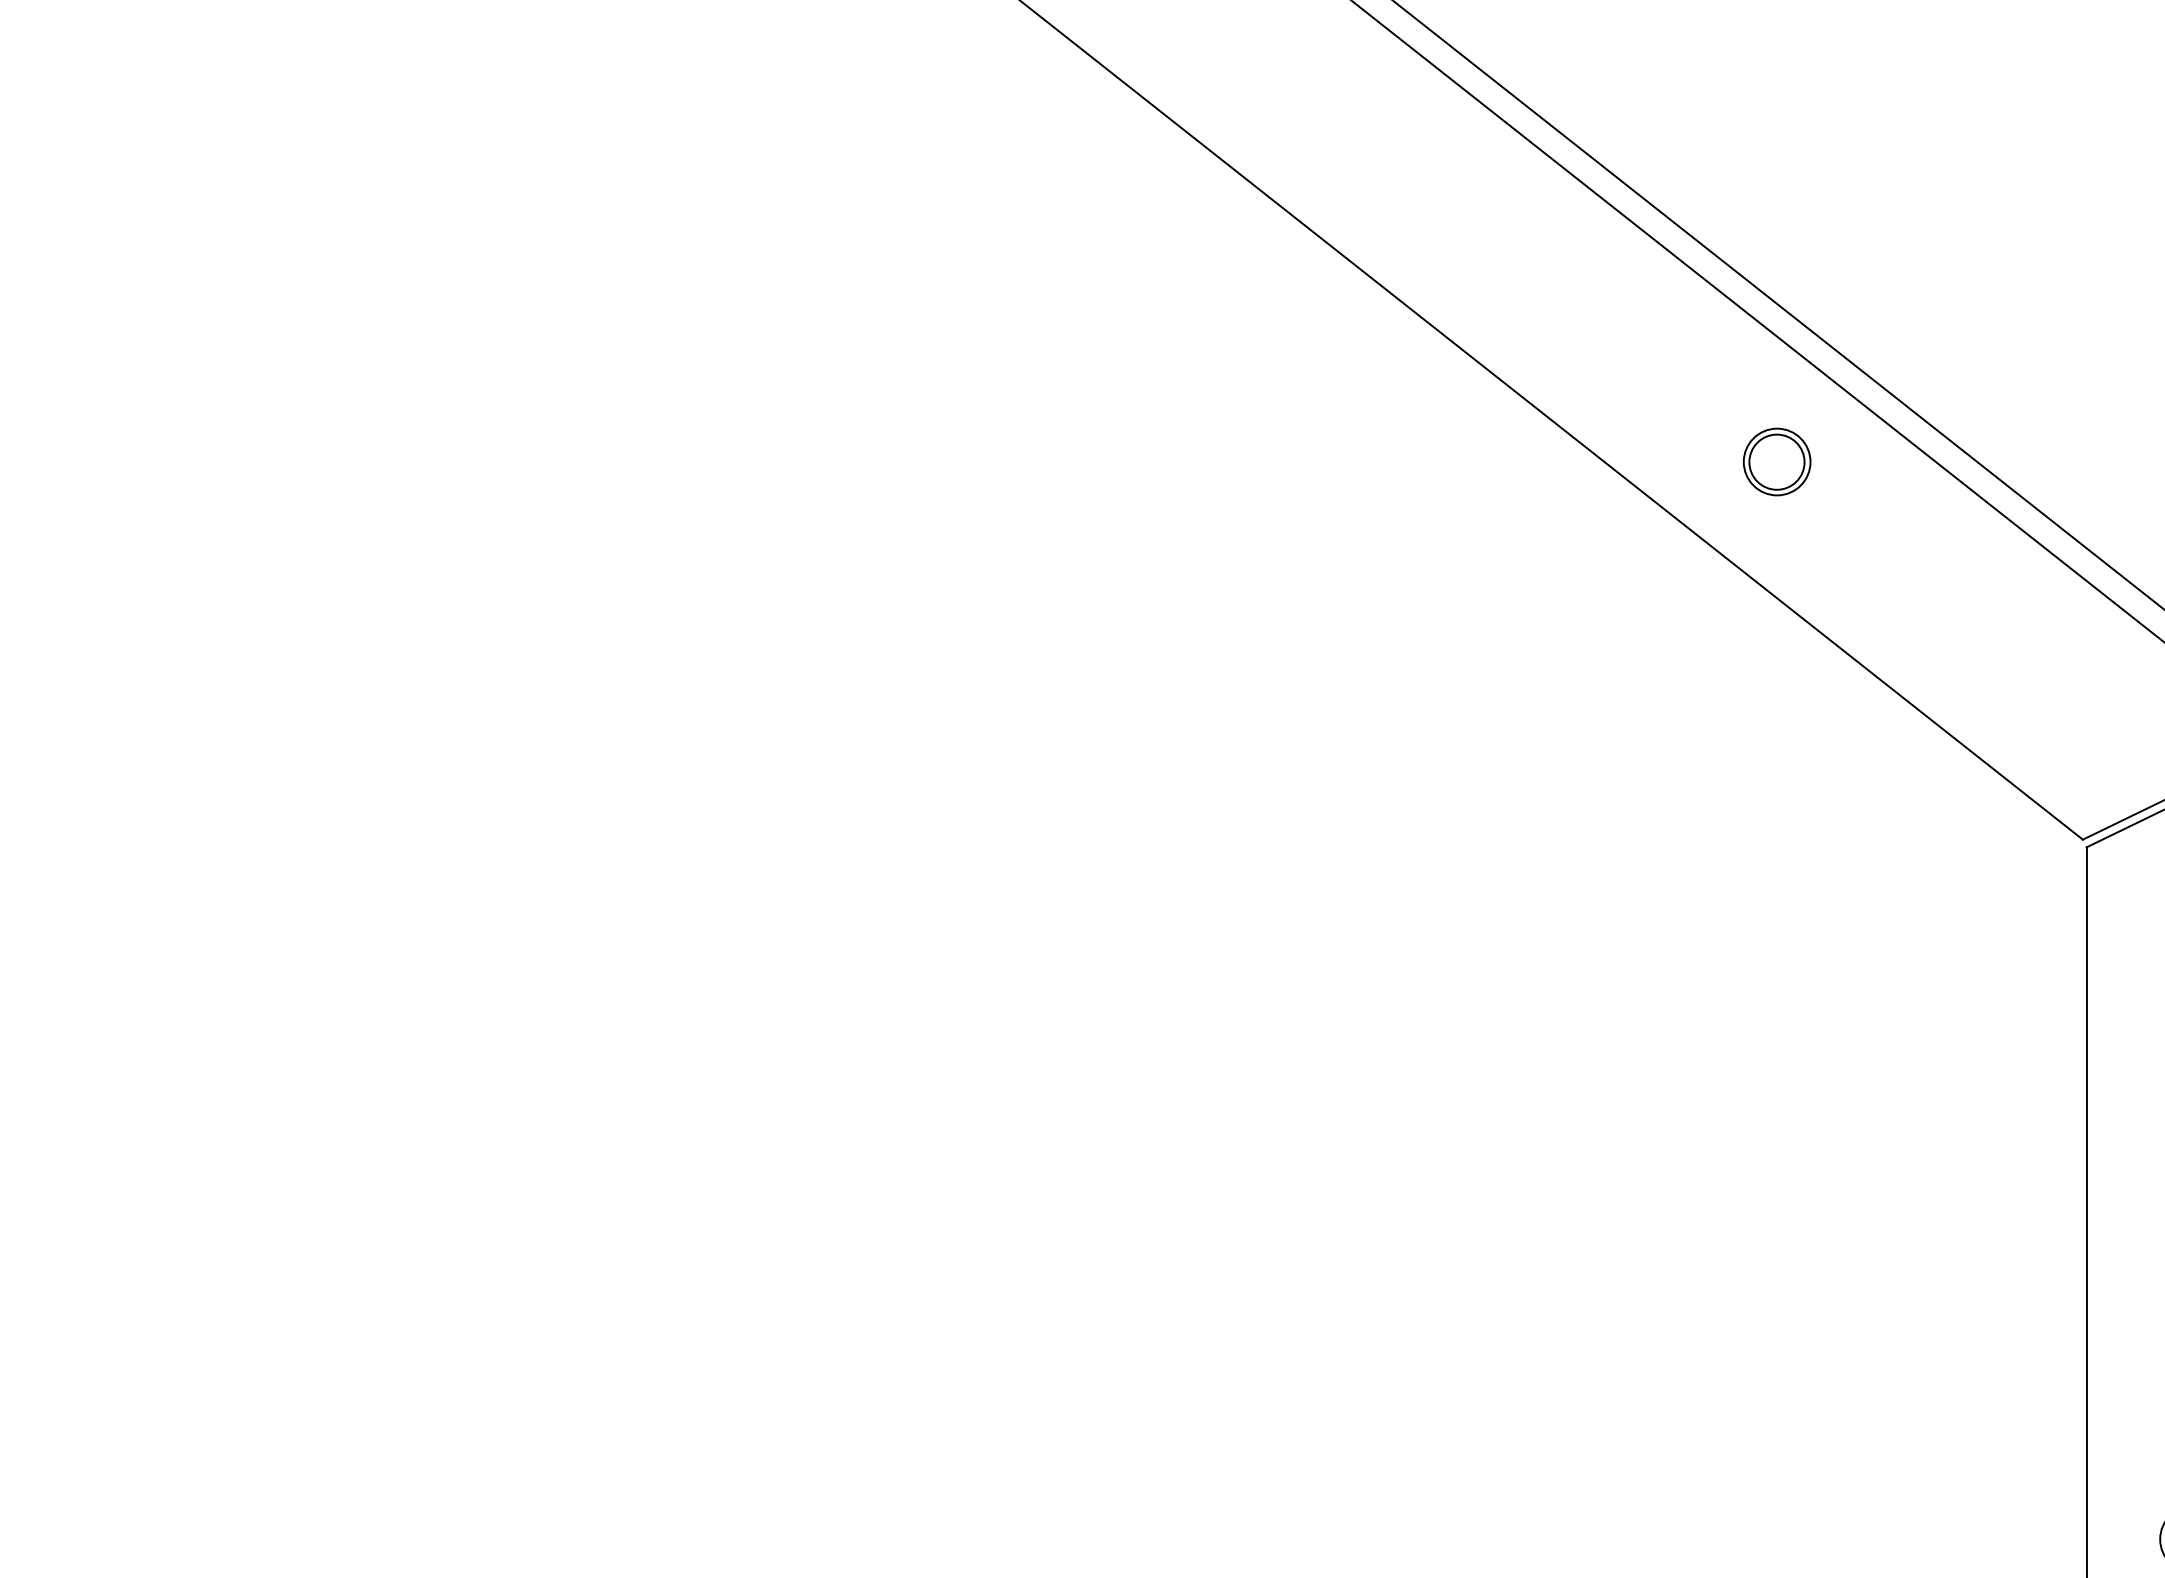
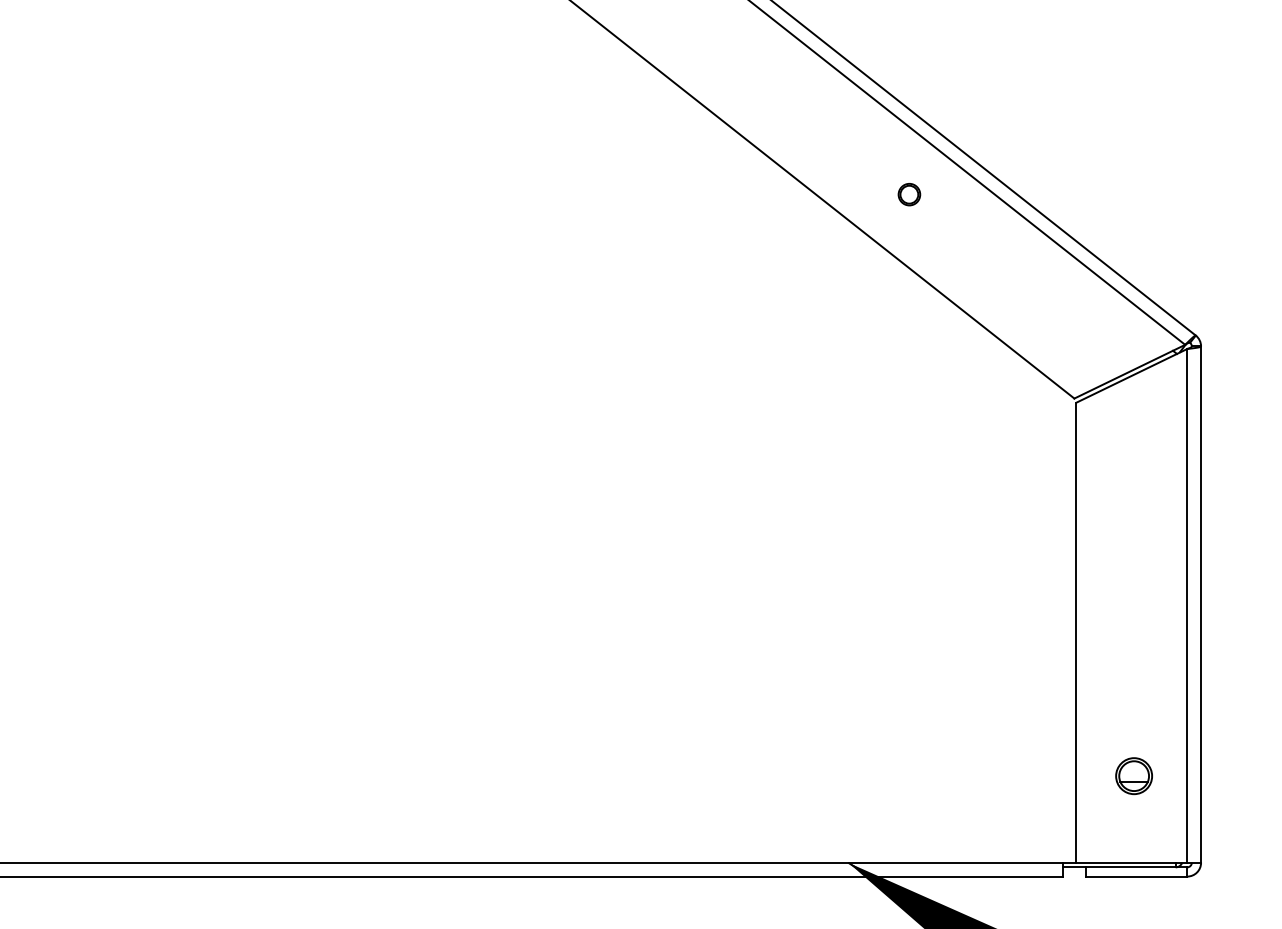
part: (1777, 461) -> (909, 194), size x0.6

